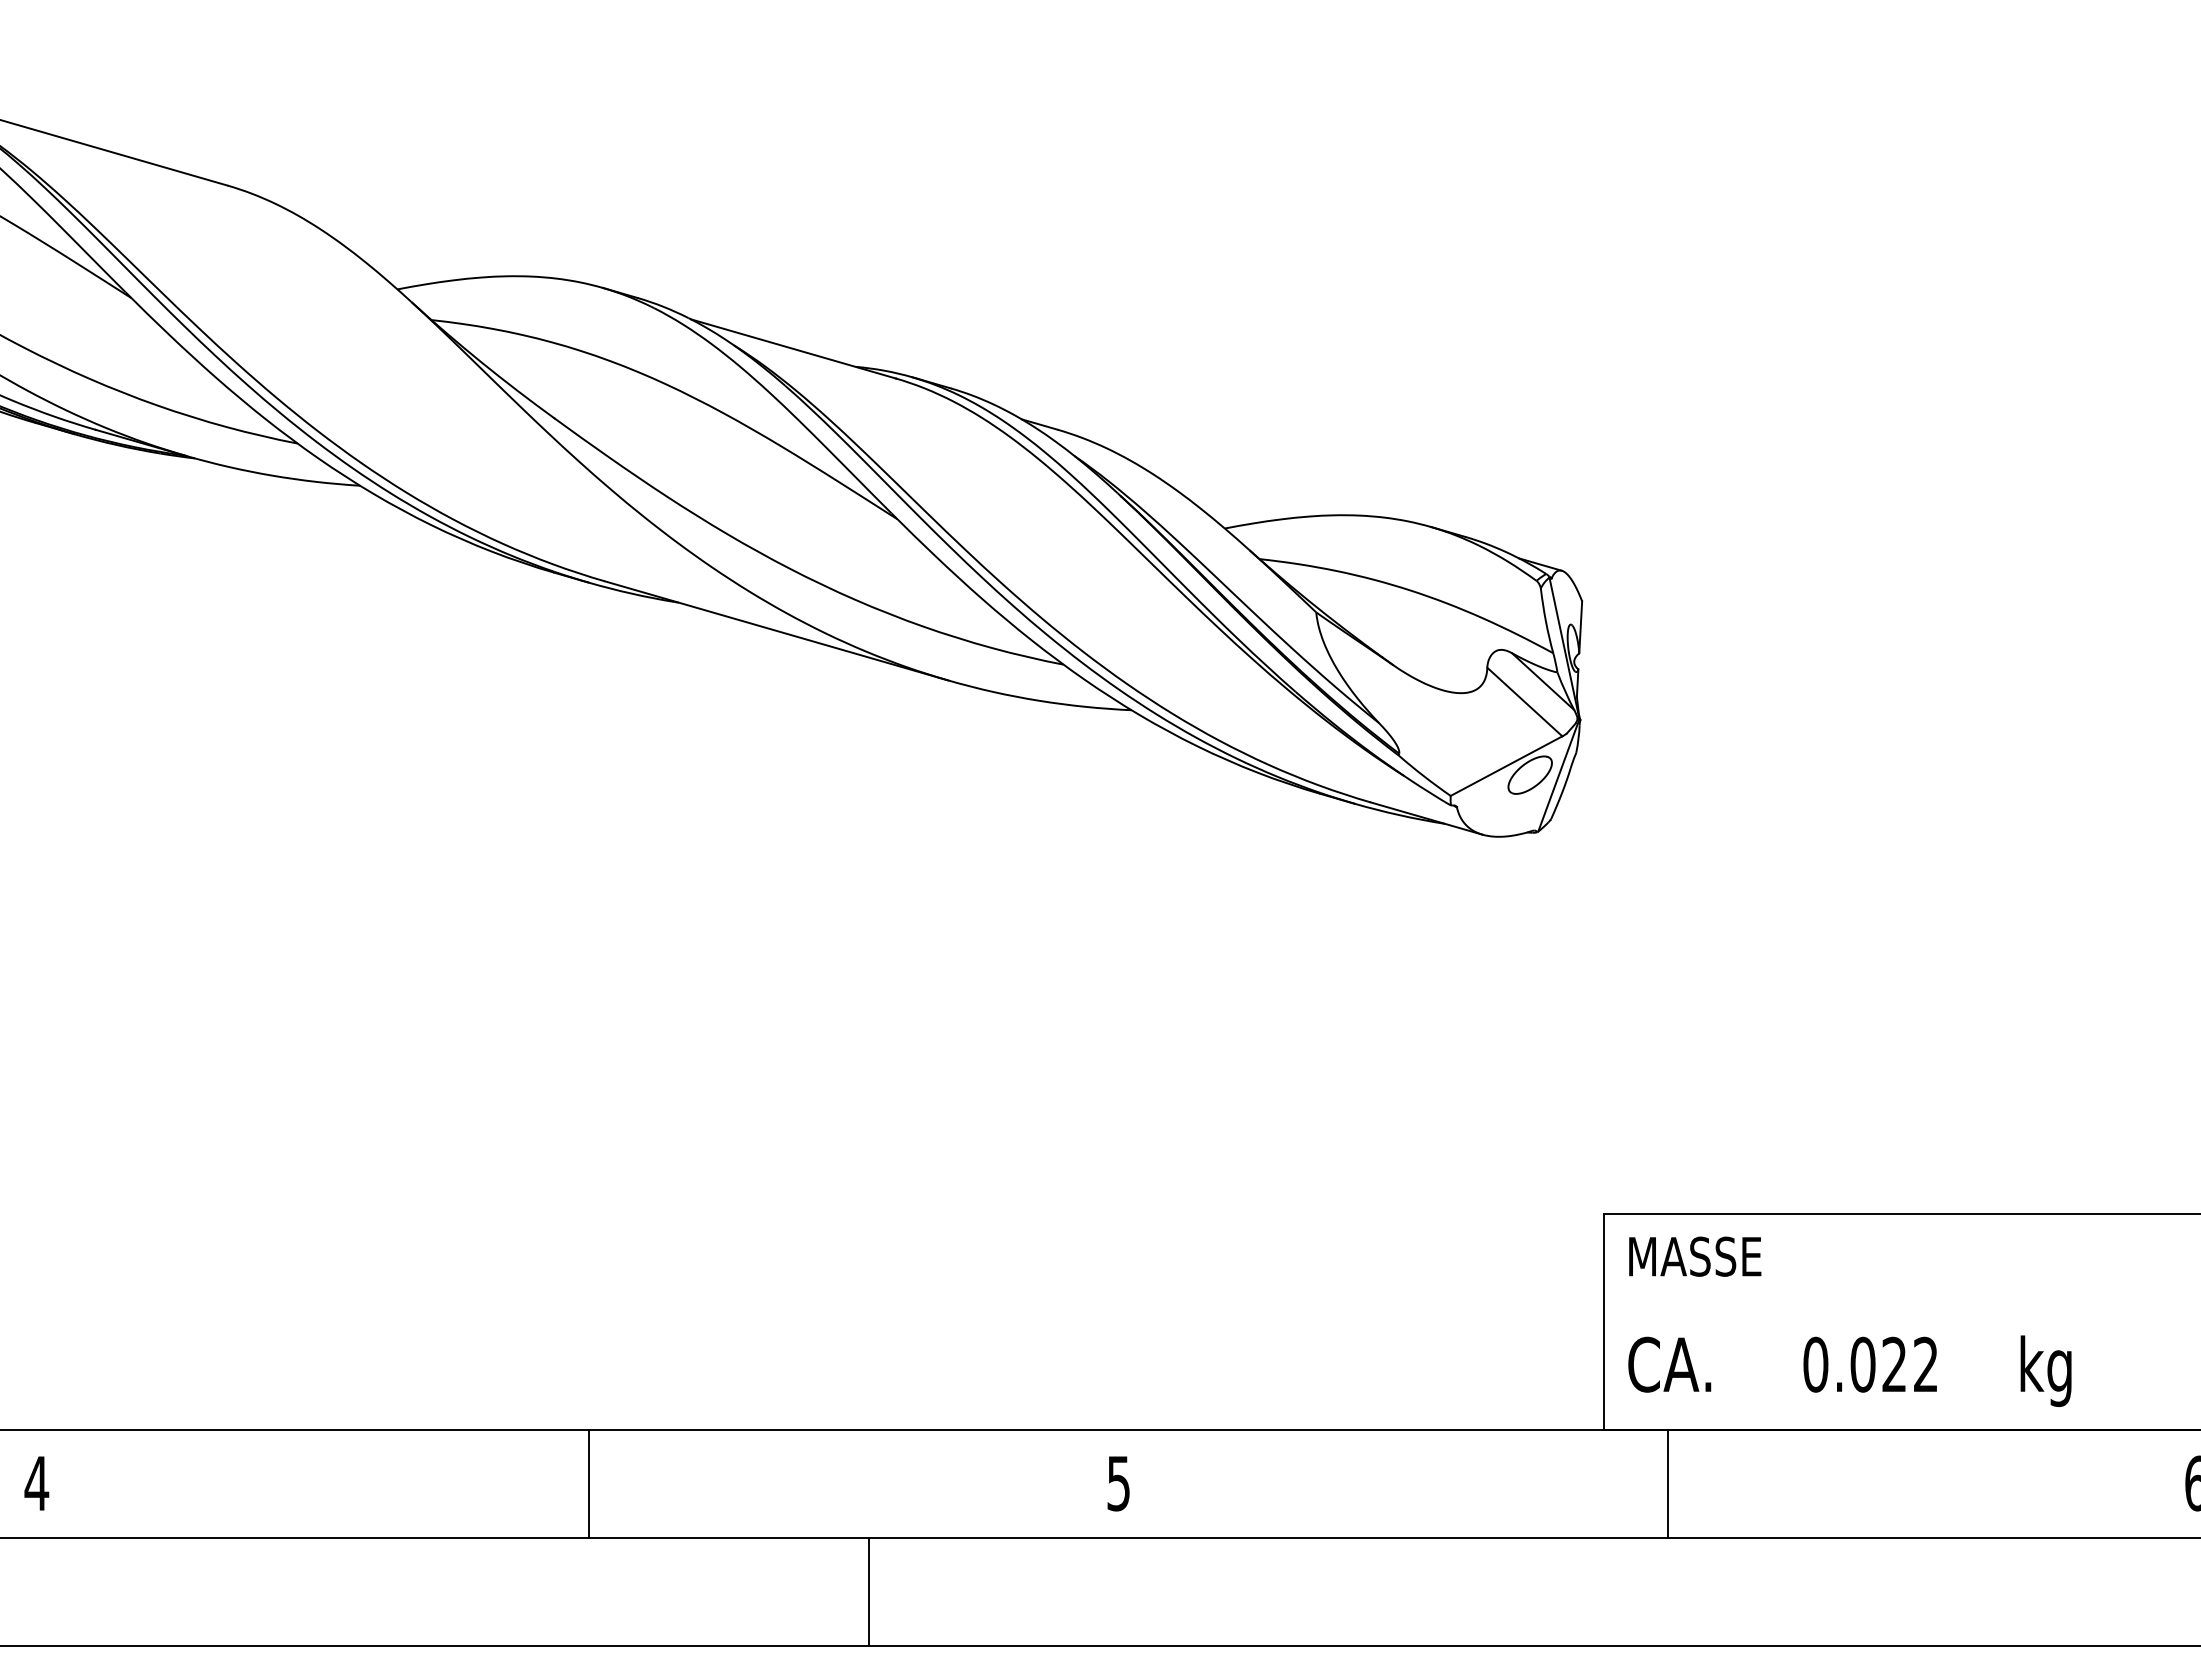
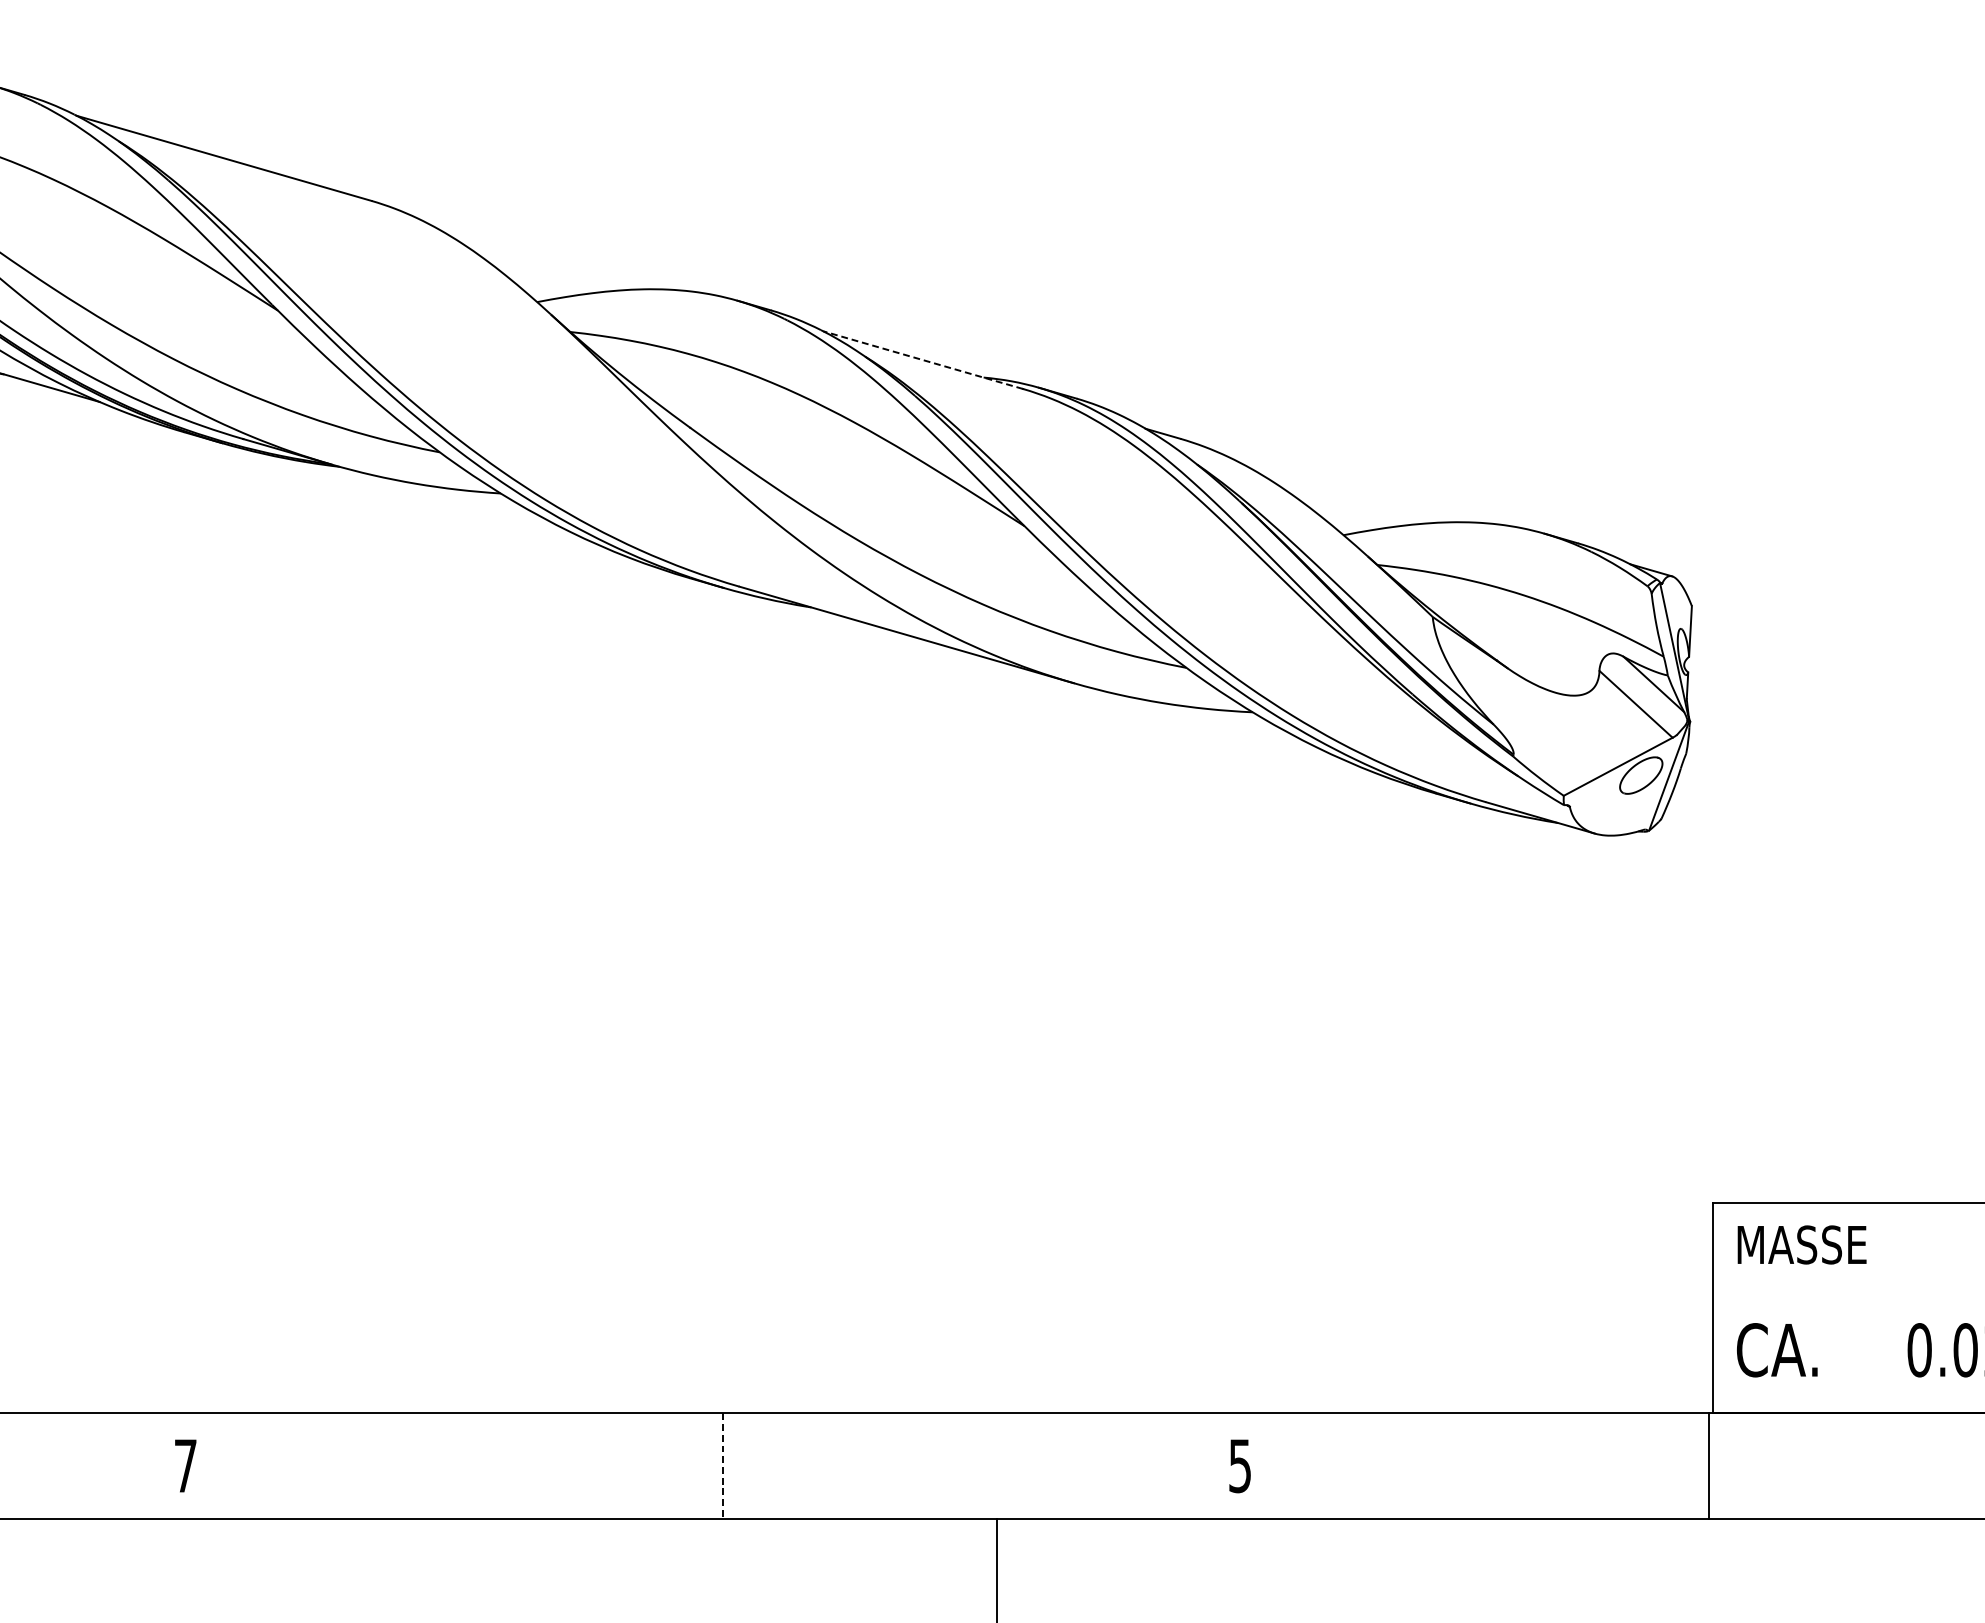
line: (793, 348) -> (923, 359), solid -> dashed
text: (36, 1483) -> (185, 1466), 4 -> 7
line: (588, 1483) -> (723, 1466), solid -> dashed
line: (1668, 1483) -> (1708, 1466), moved

